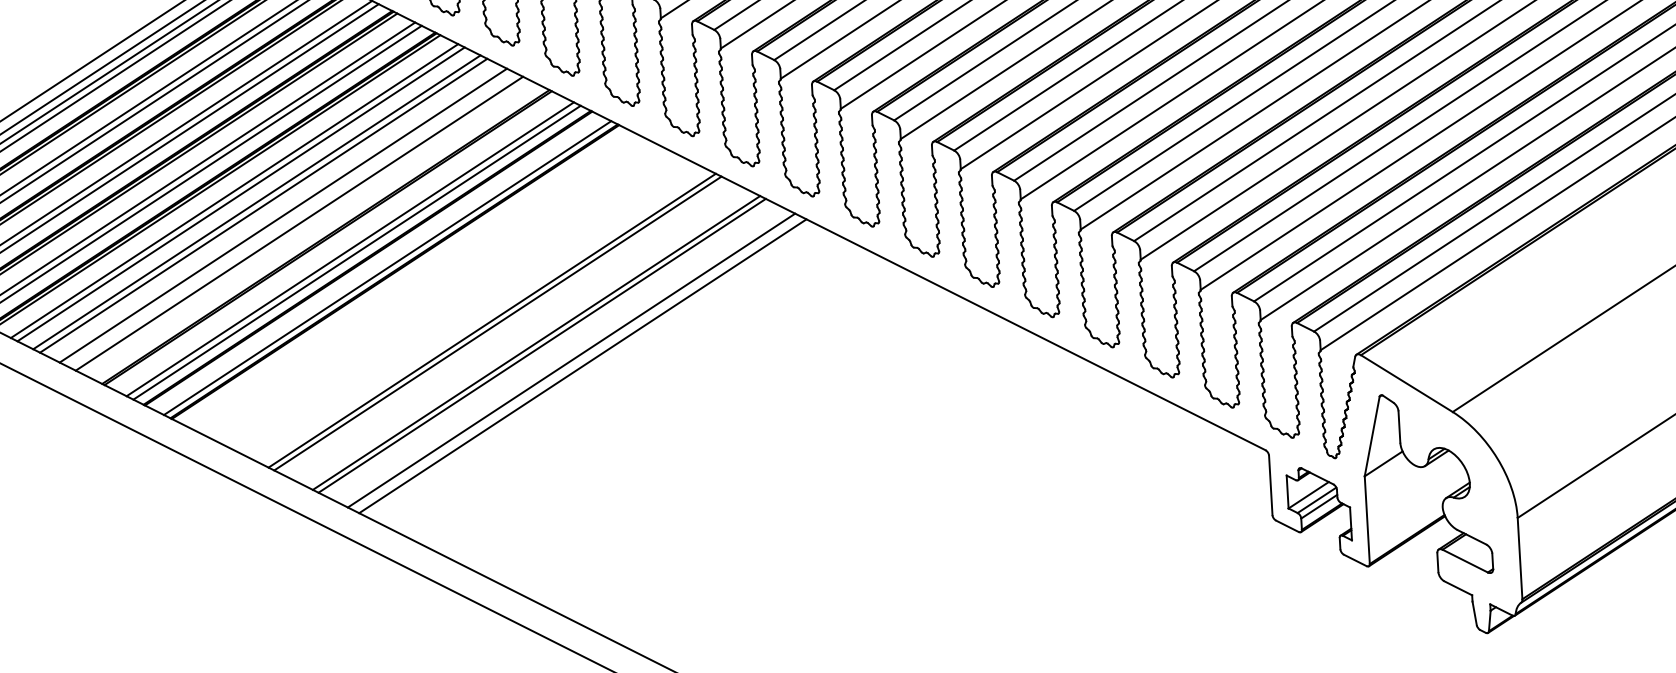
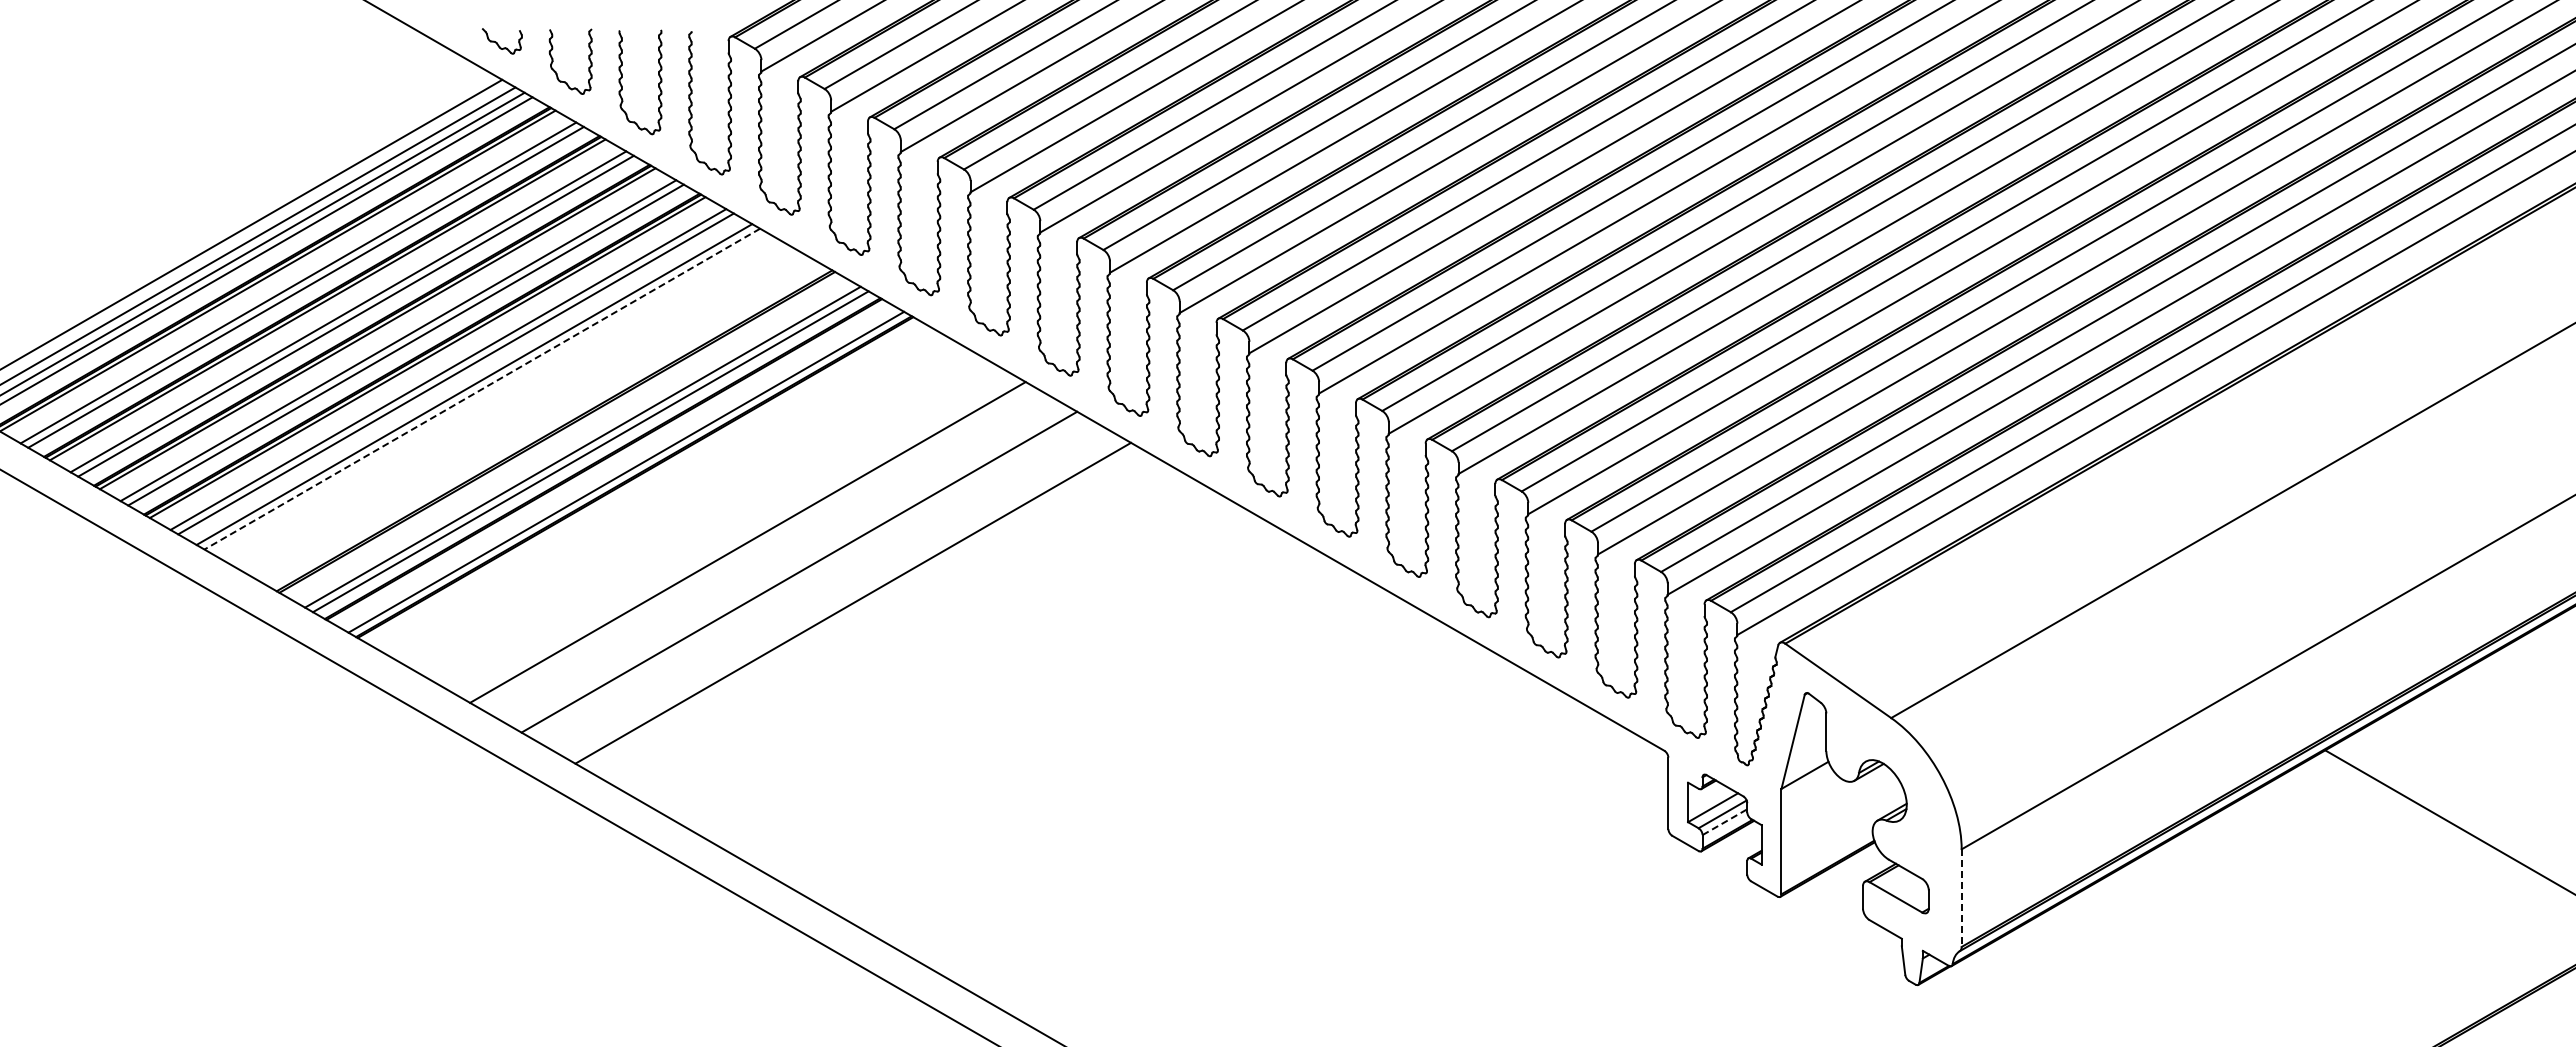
line: (263, 206) -> (482, 389), solid -> dashed
line: (283, 214) -> (505, 401), removed
line: (299, 223) -> (523, 412), removed
line: (497, 322) -> (754, 545), removed
line: (541, 345) -> (805, 575), removed
line: (571, 360) -> (839, 595), removed
line: (1318, 506) -> (1724, 822), solid -> dashed
line: (1519, 558) -> (1961, 898), solid -> dashed

